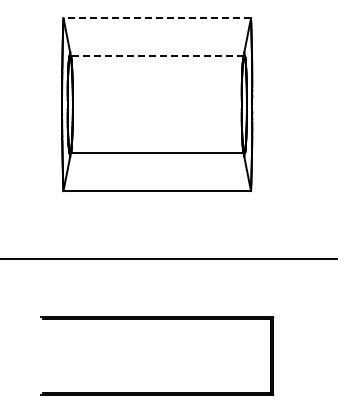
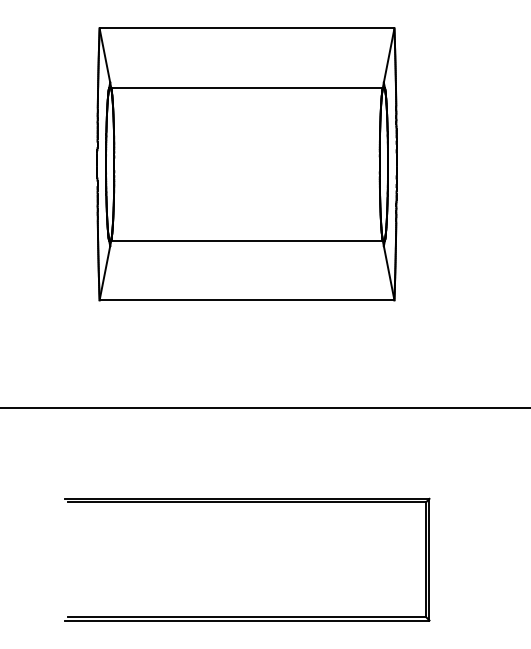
line: (157, 18) -> (247, 28), dashed -> solid
line: (156, 56) -> (245, 88), dashed -> solid

